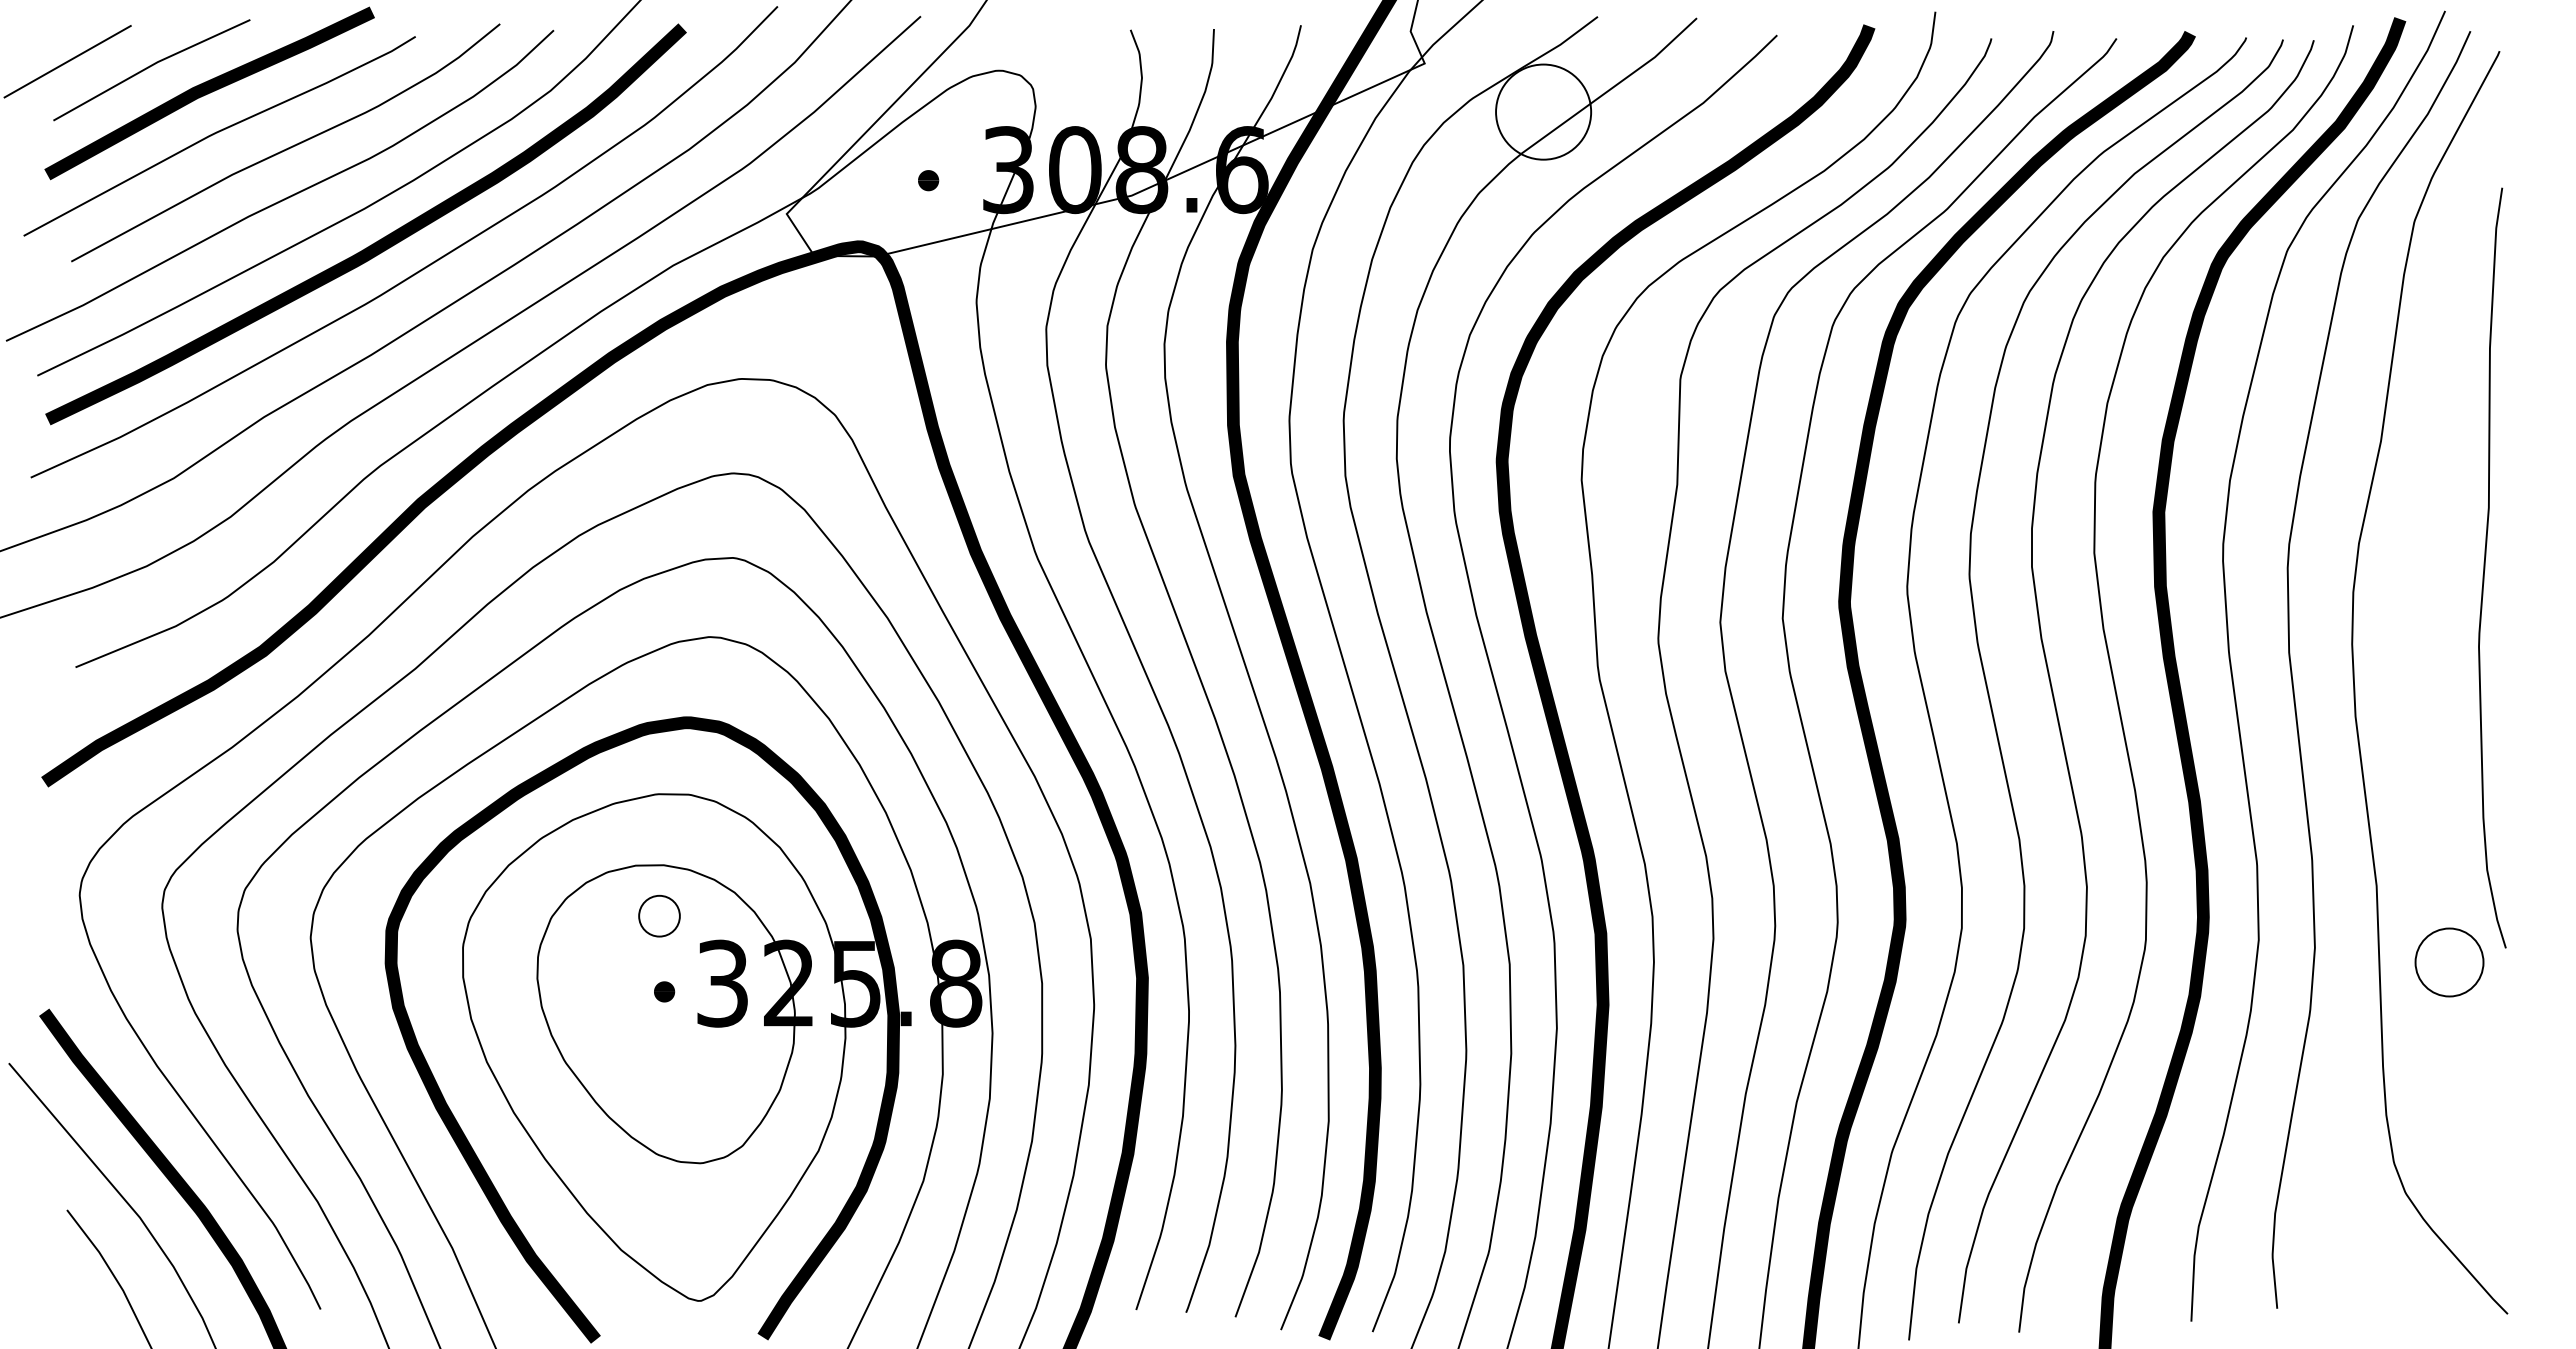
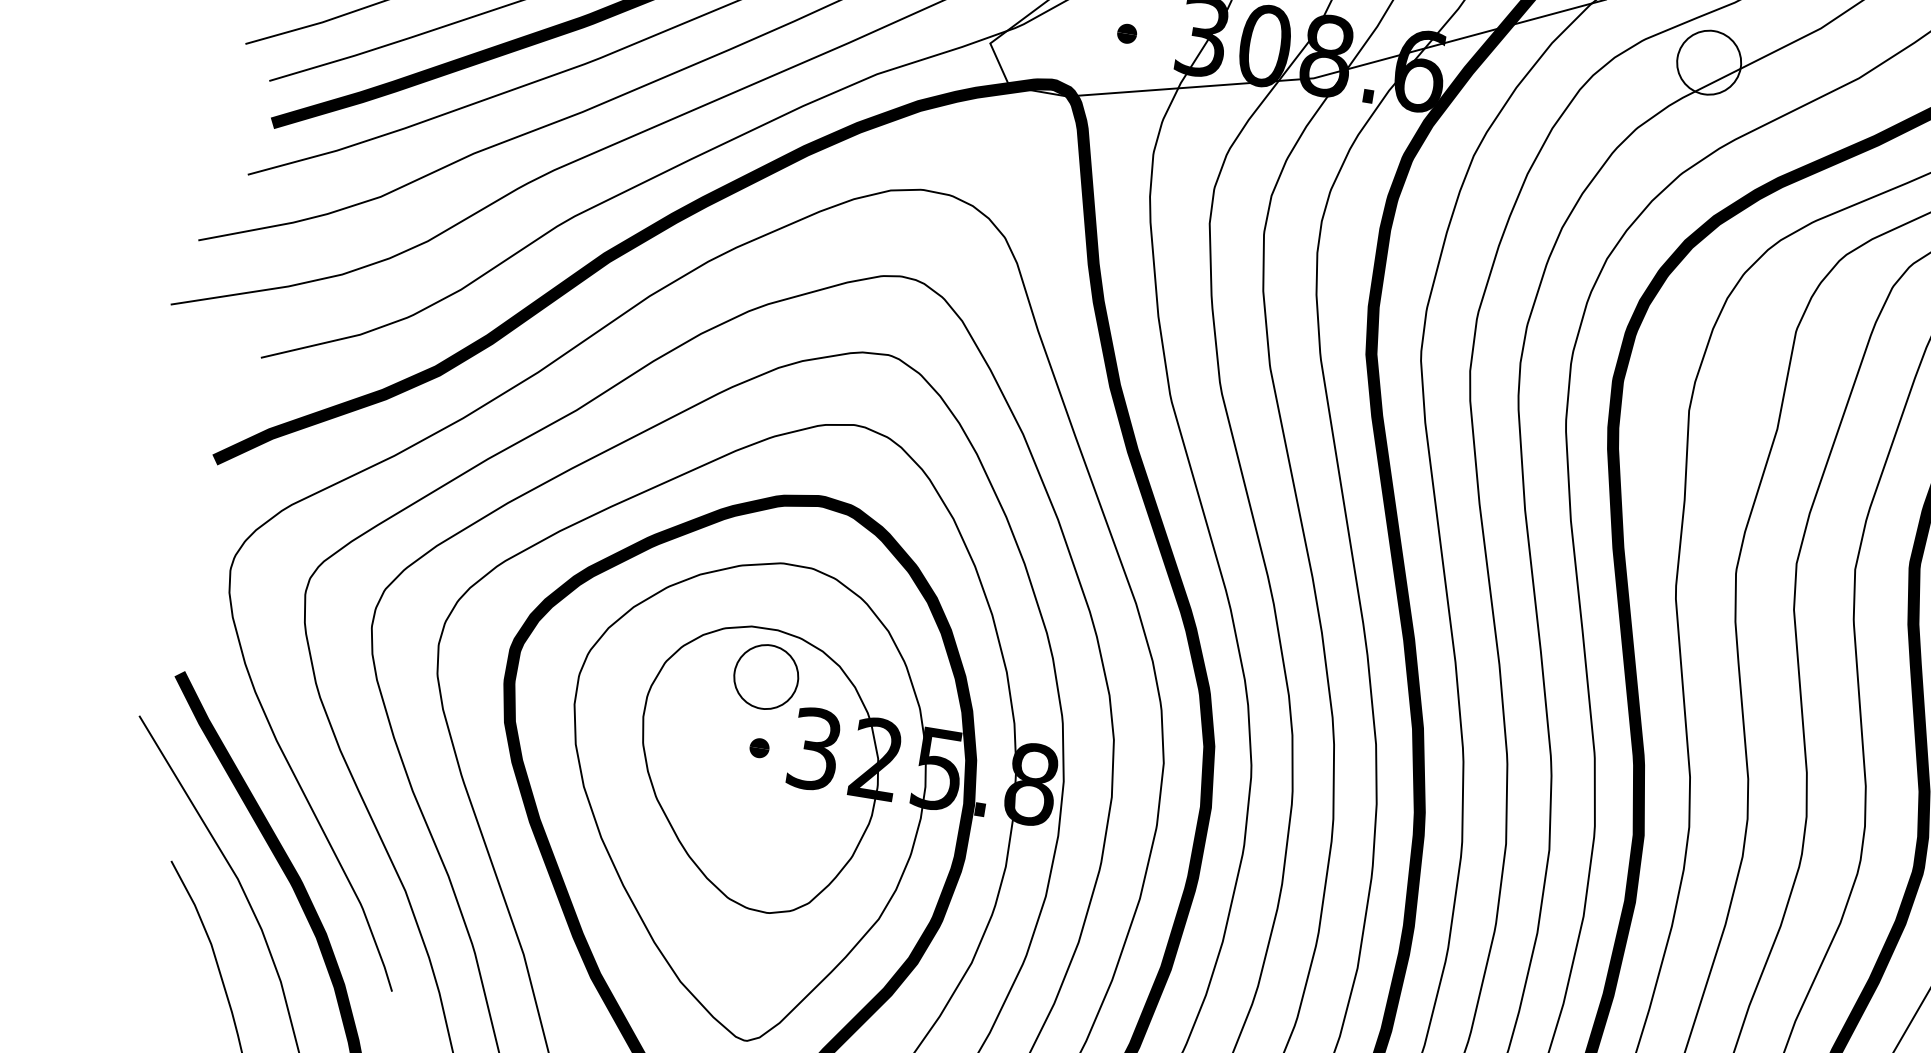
circle: (1543, 112) -> (1709, 63), size x0.71
circle: (659, 916) -> (766, 677), size x1.67

